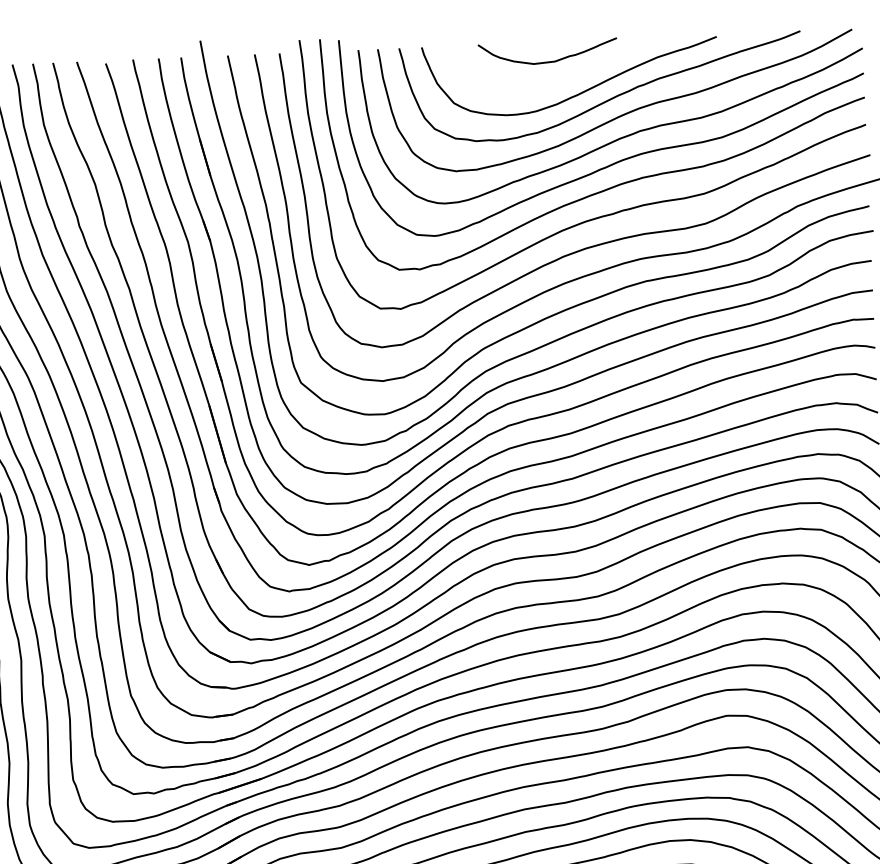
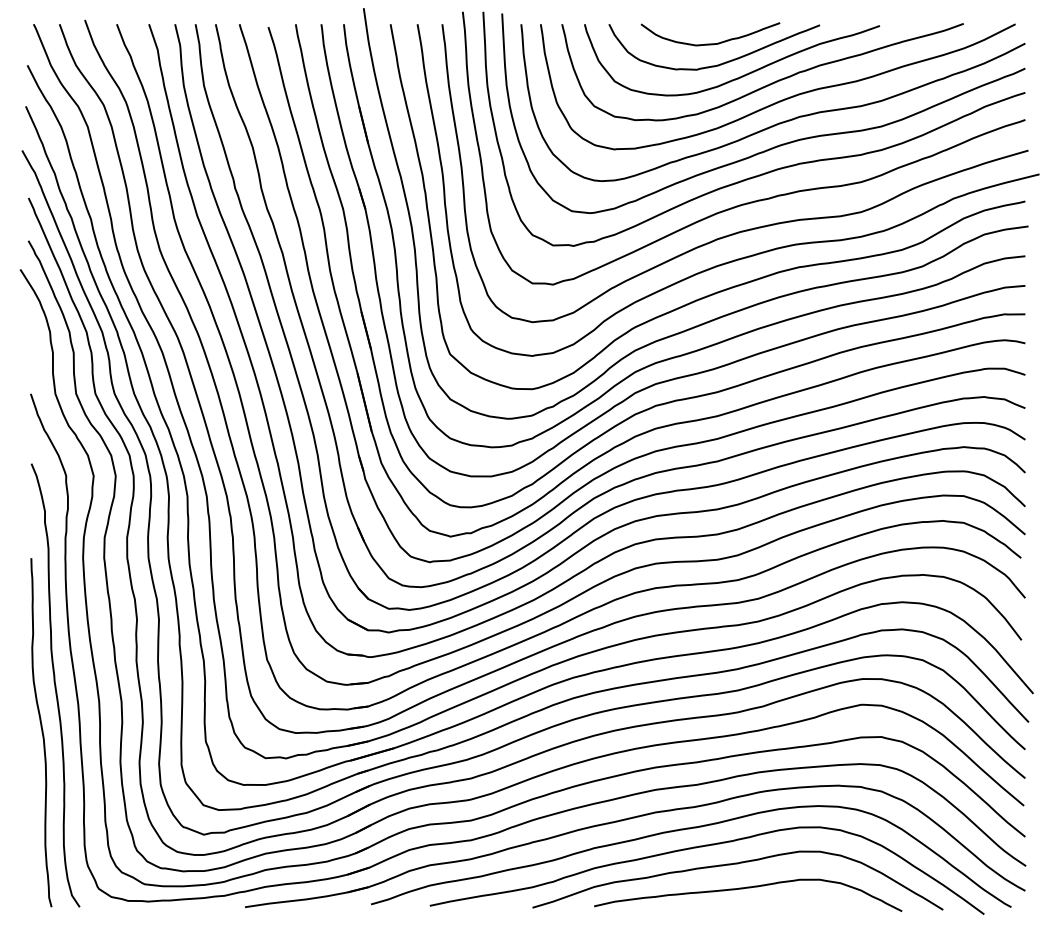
curve: (559, 80) -> (720, 63), added

